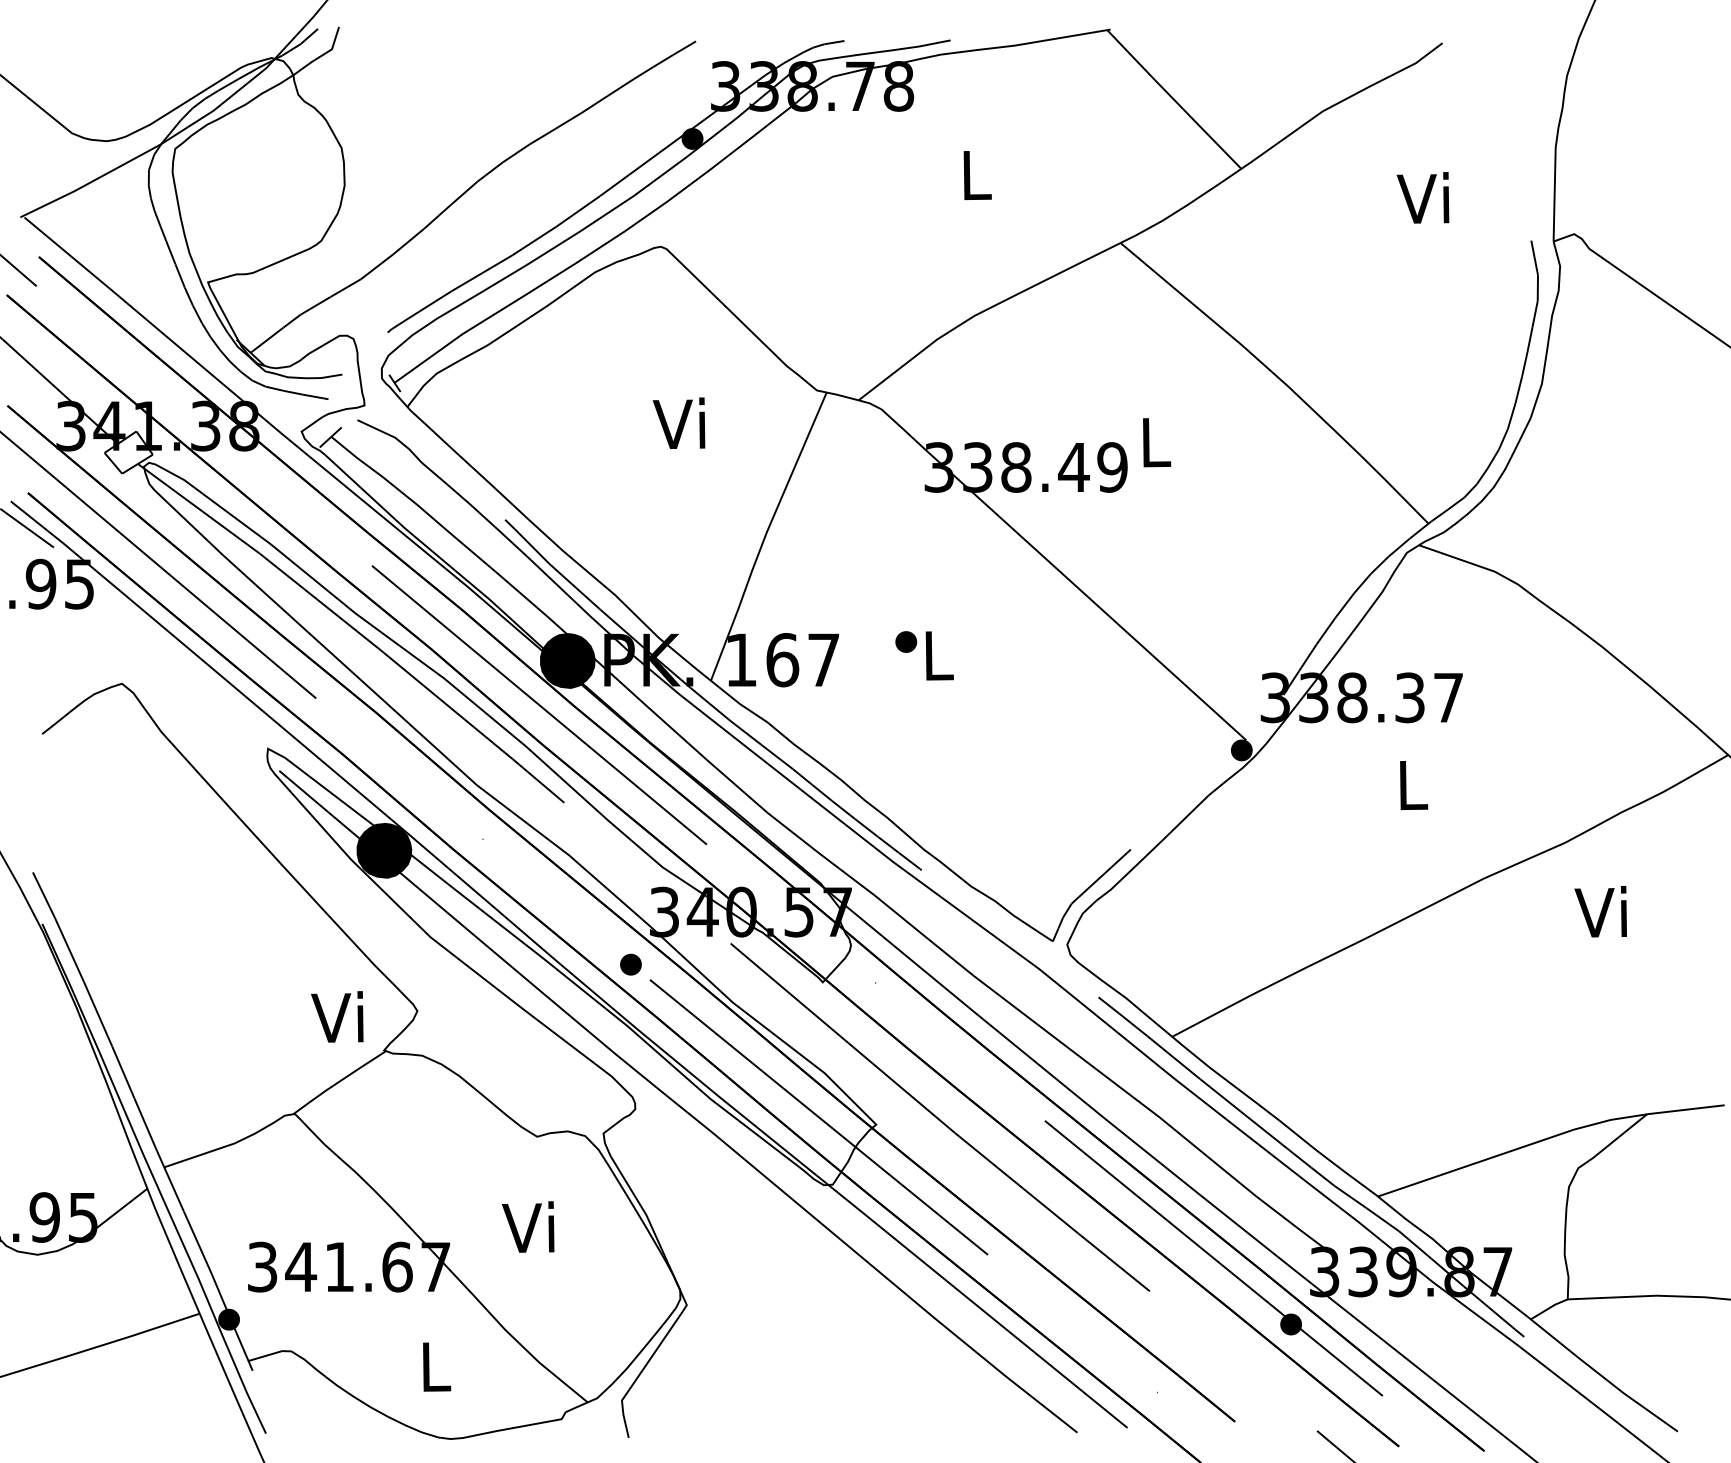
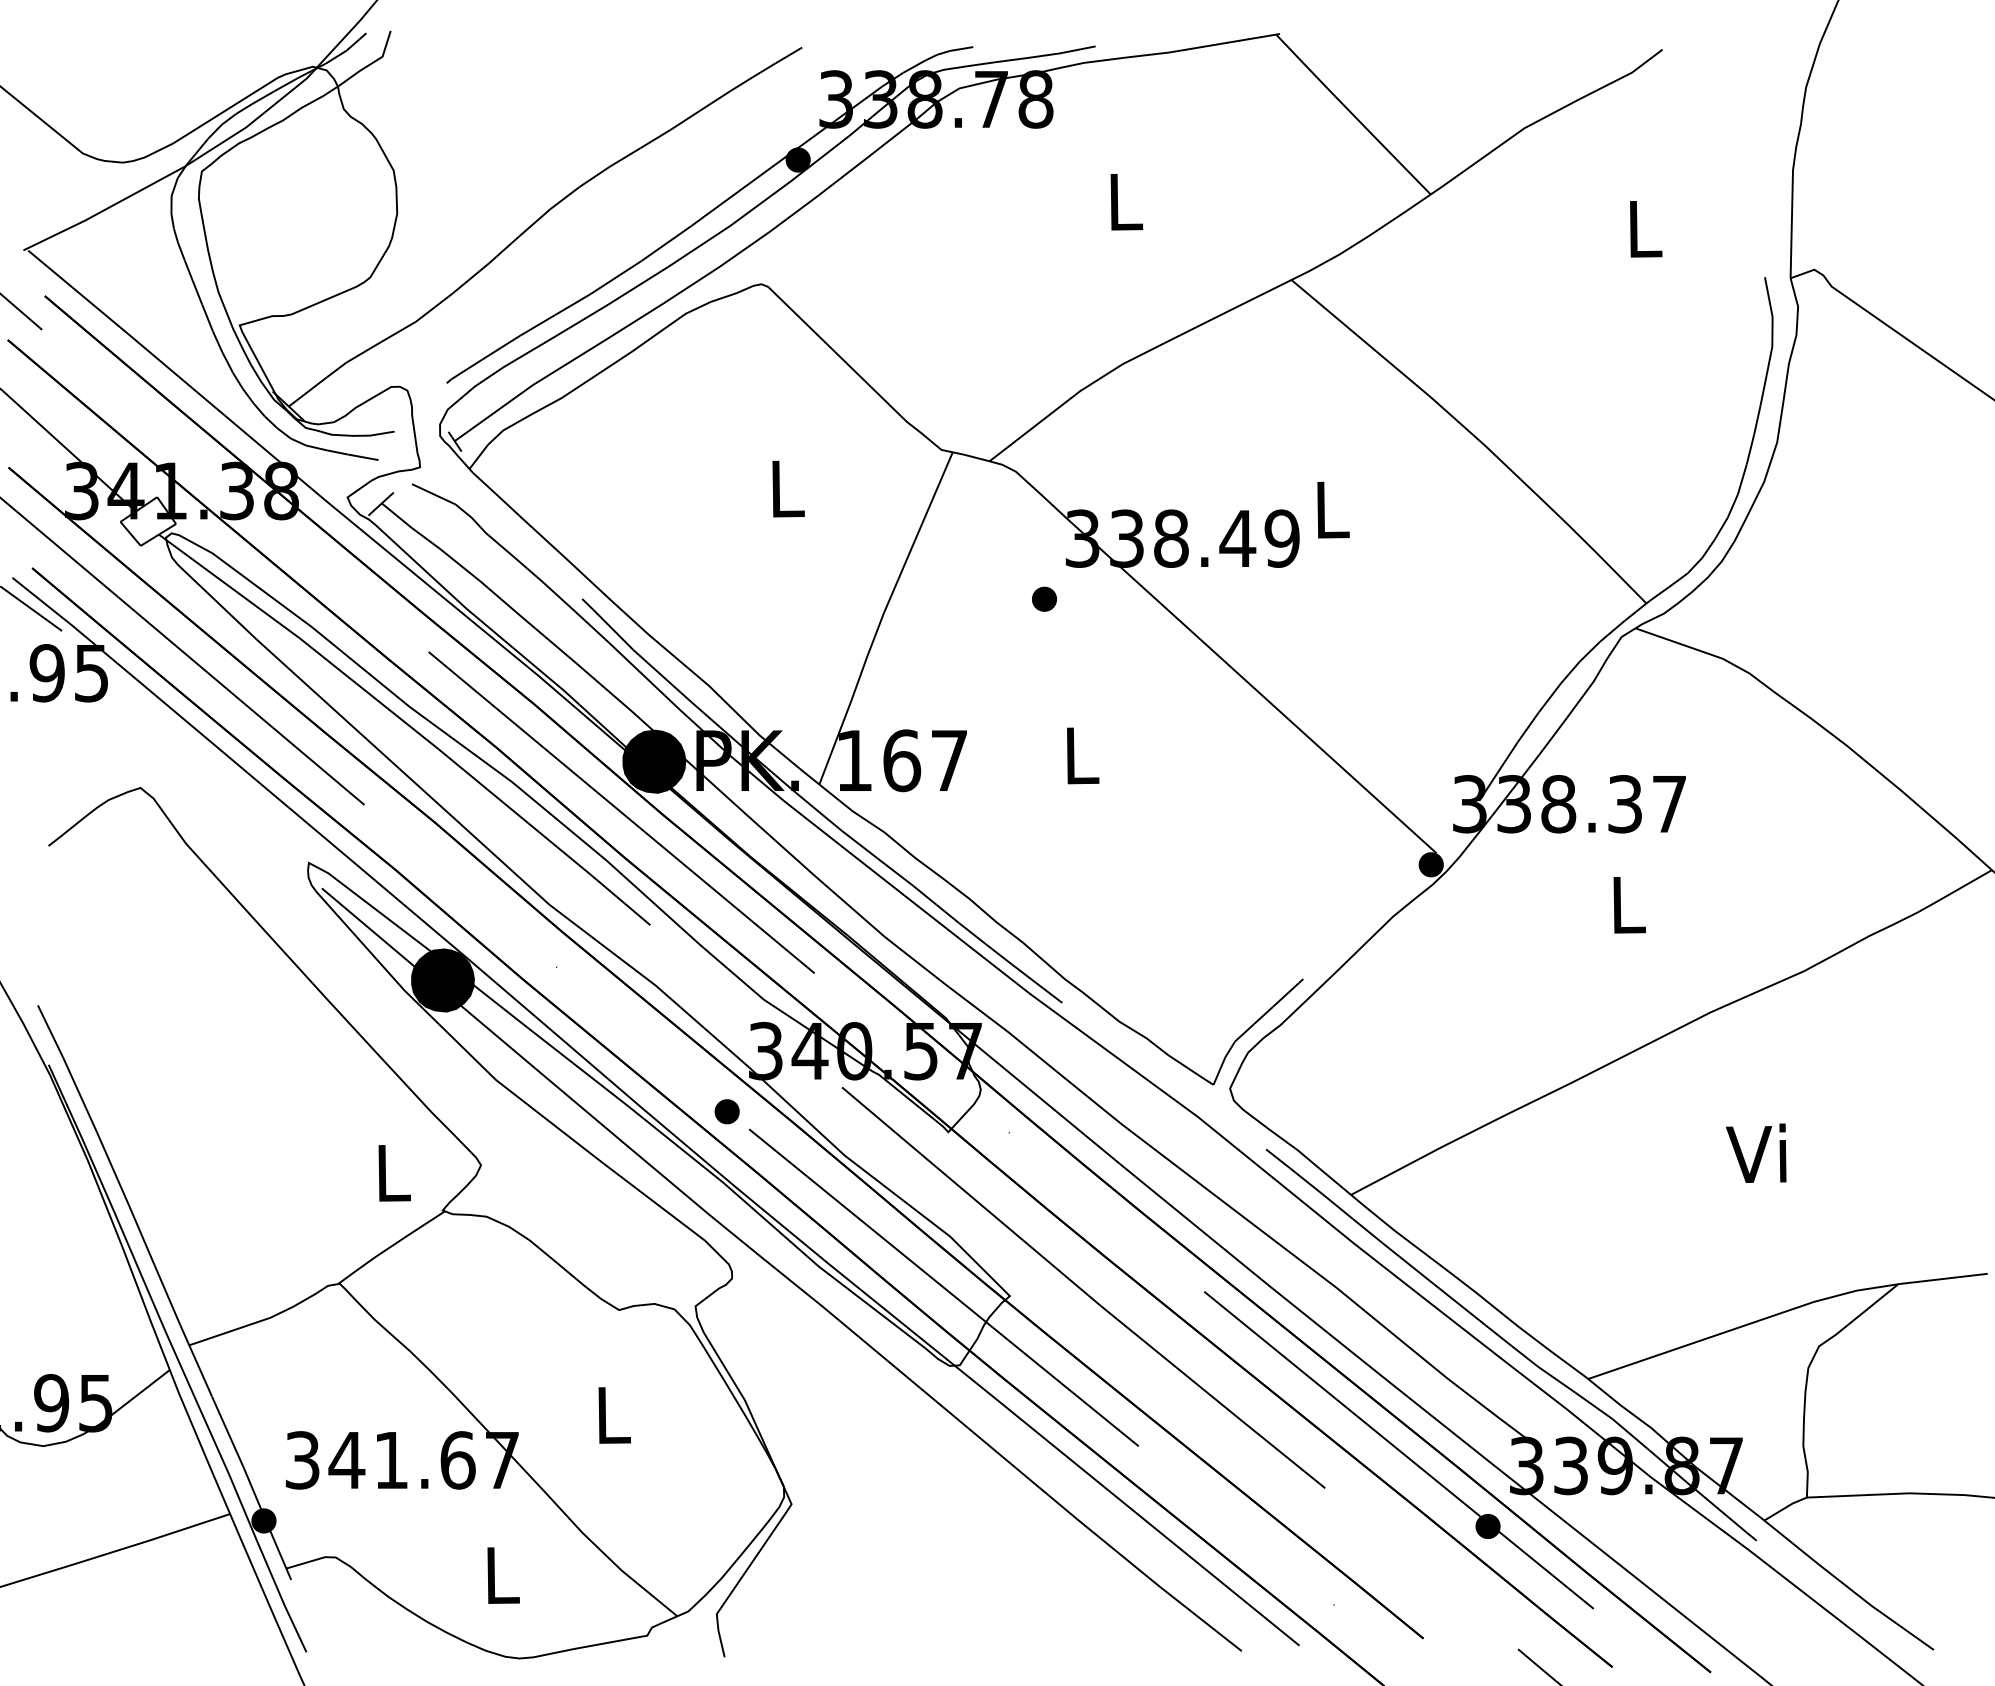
text: (1422, 197) -> (1639, 227), Vi -> L
text: (678, 422) -> (781, 486), Vi -> L
part: (906, 641) -> (1044, 598), moved
text: (1600, 911) -> (1755, 1153), moved
text: (337, 1016) -> (388, 1171), Vi -> L
text: (527, 1226) -> (607, 1413), Vi -> L

